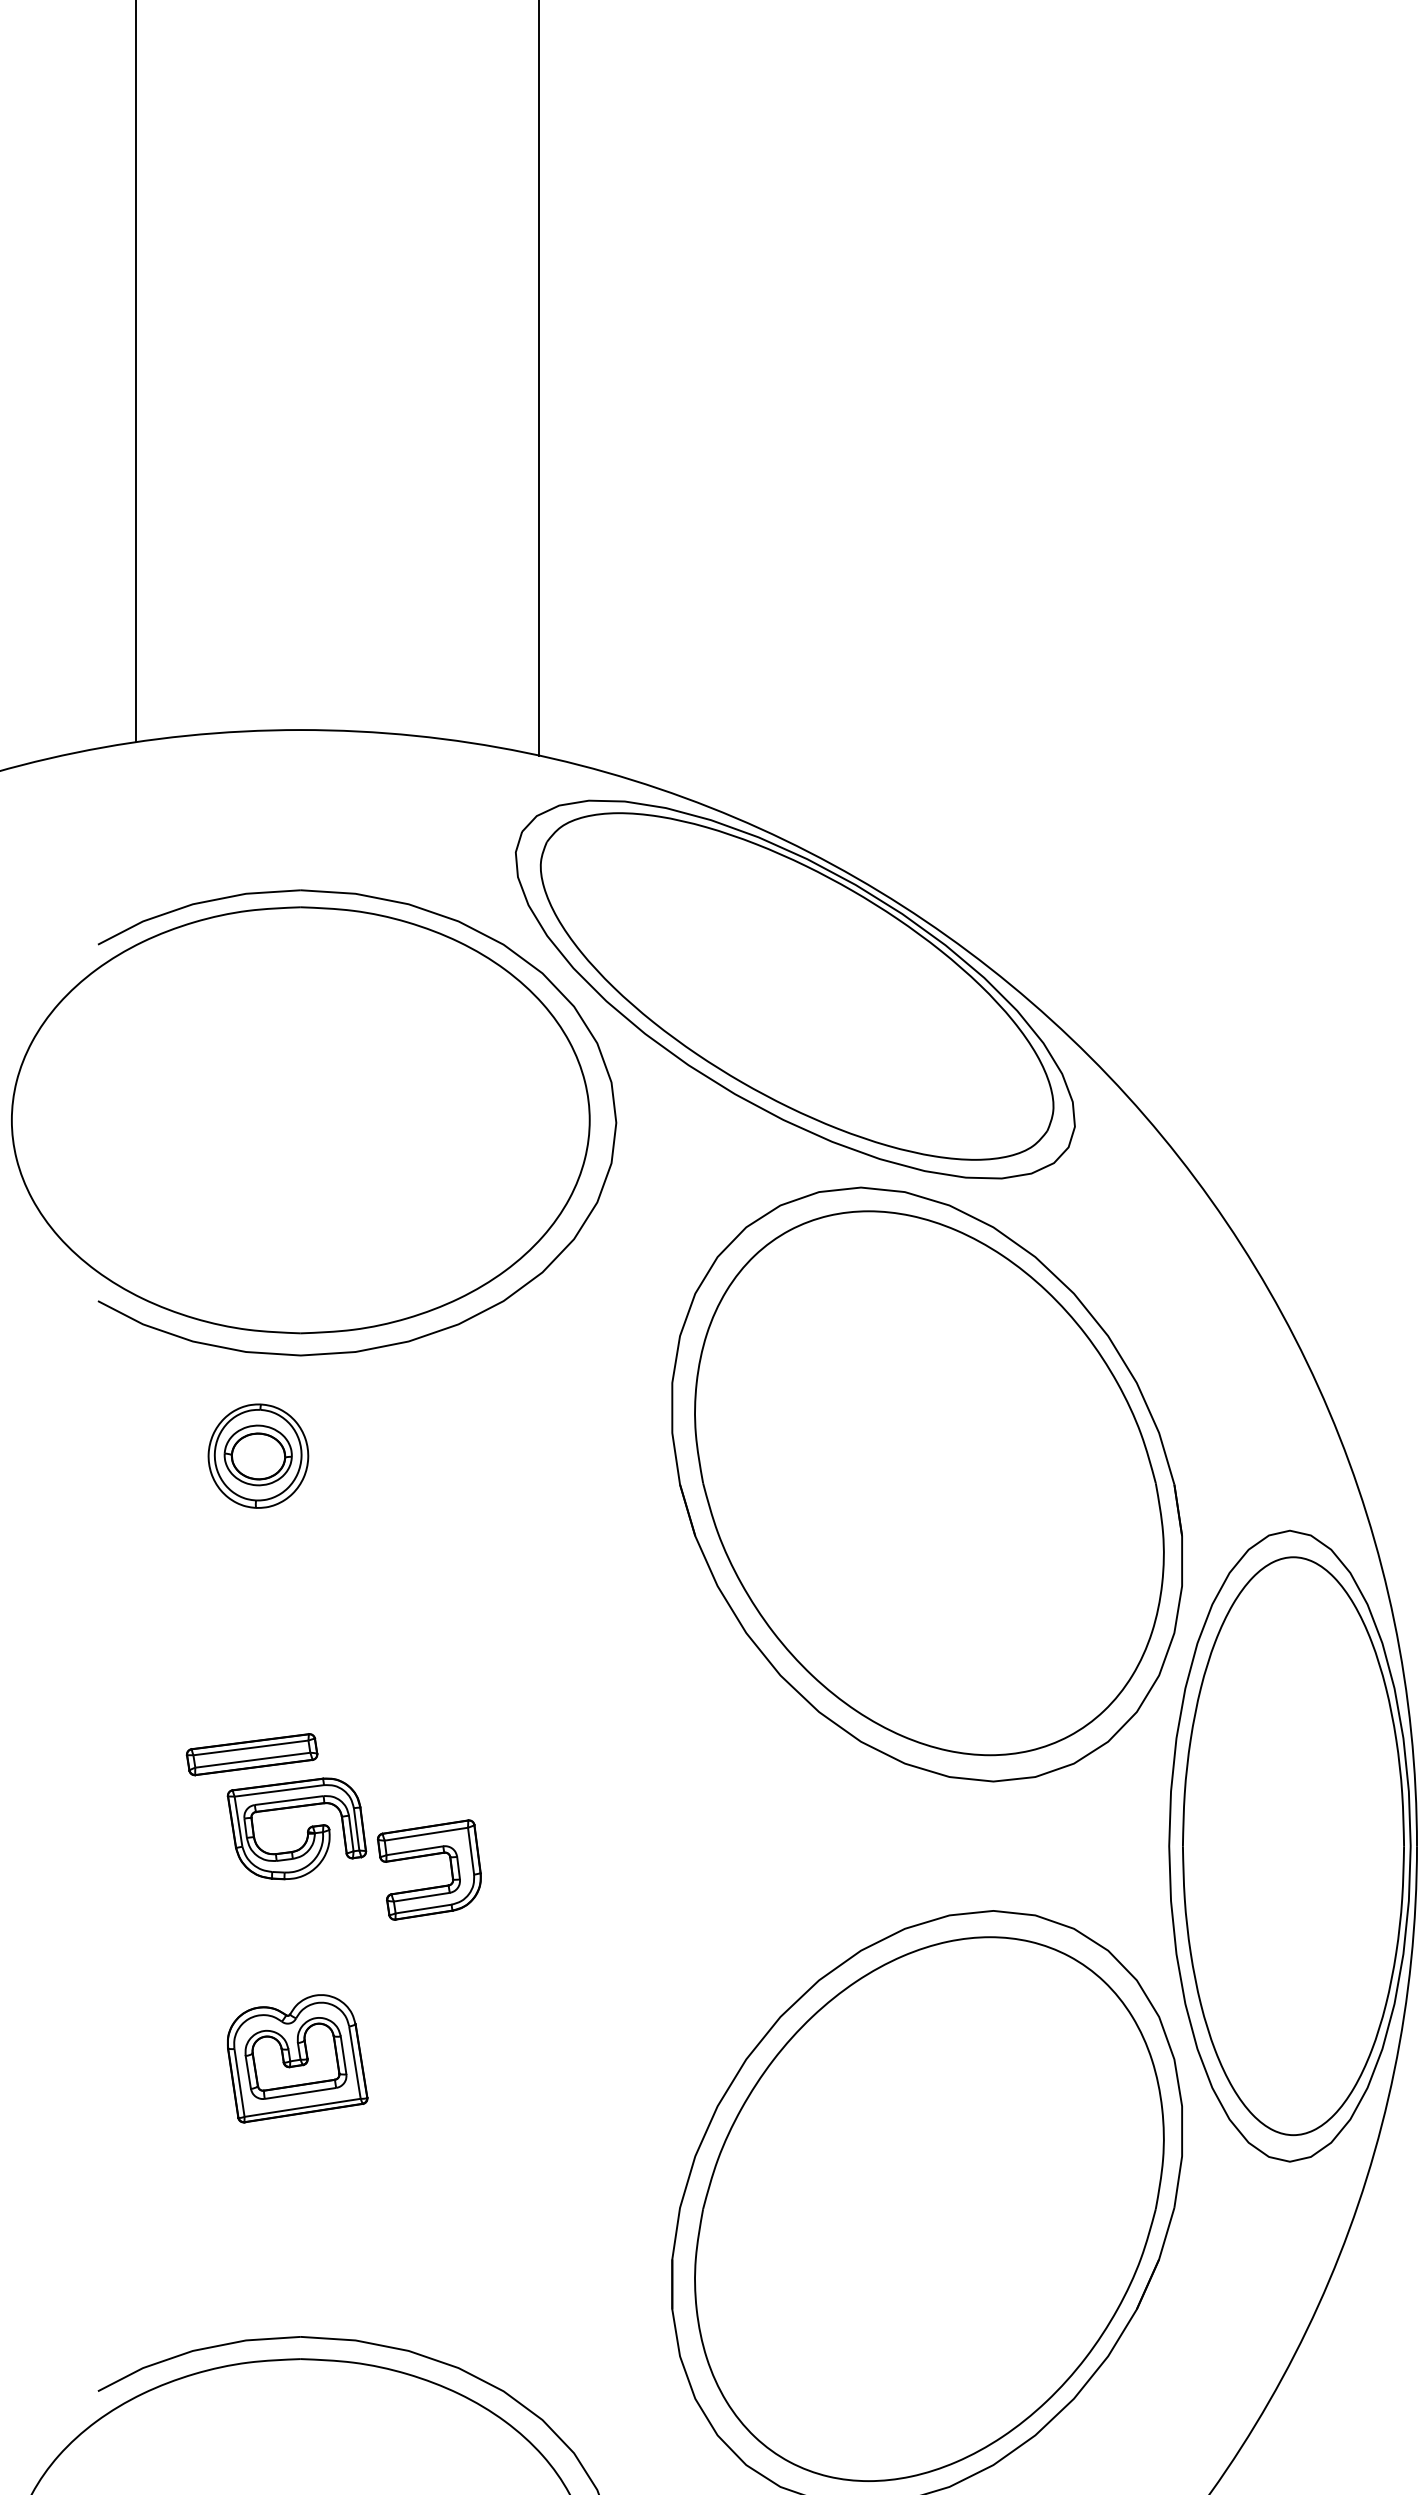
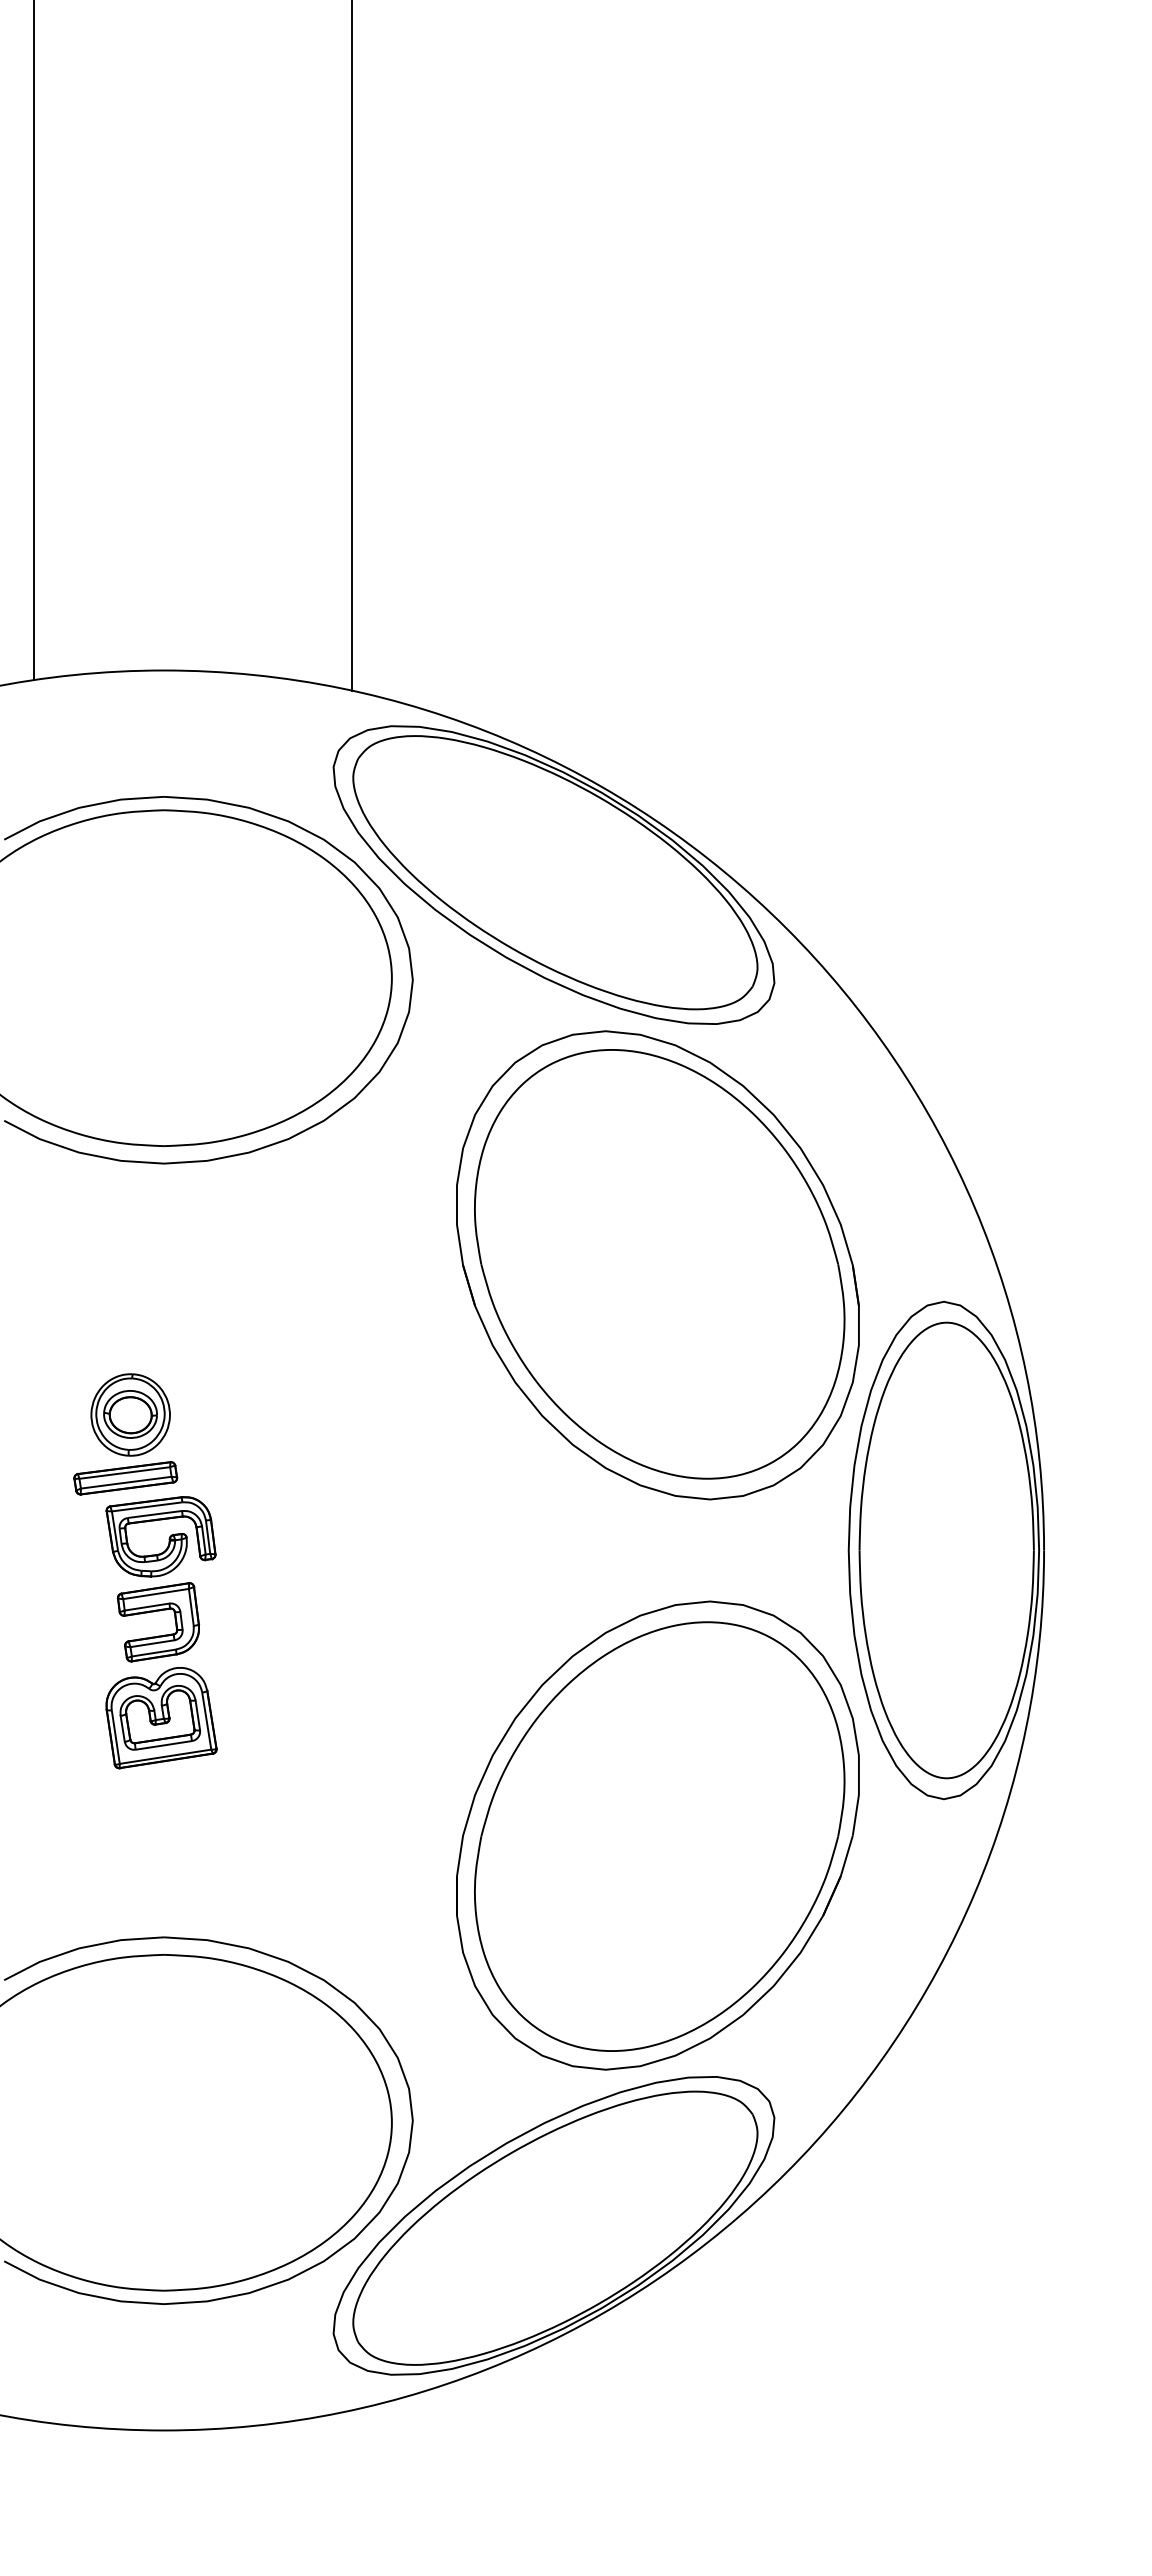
part: (258, 1455) -> (130, 1414), moved
part: (423, 1857) -> (153, 1612), moved

